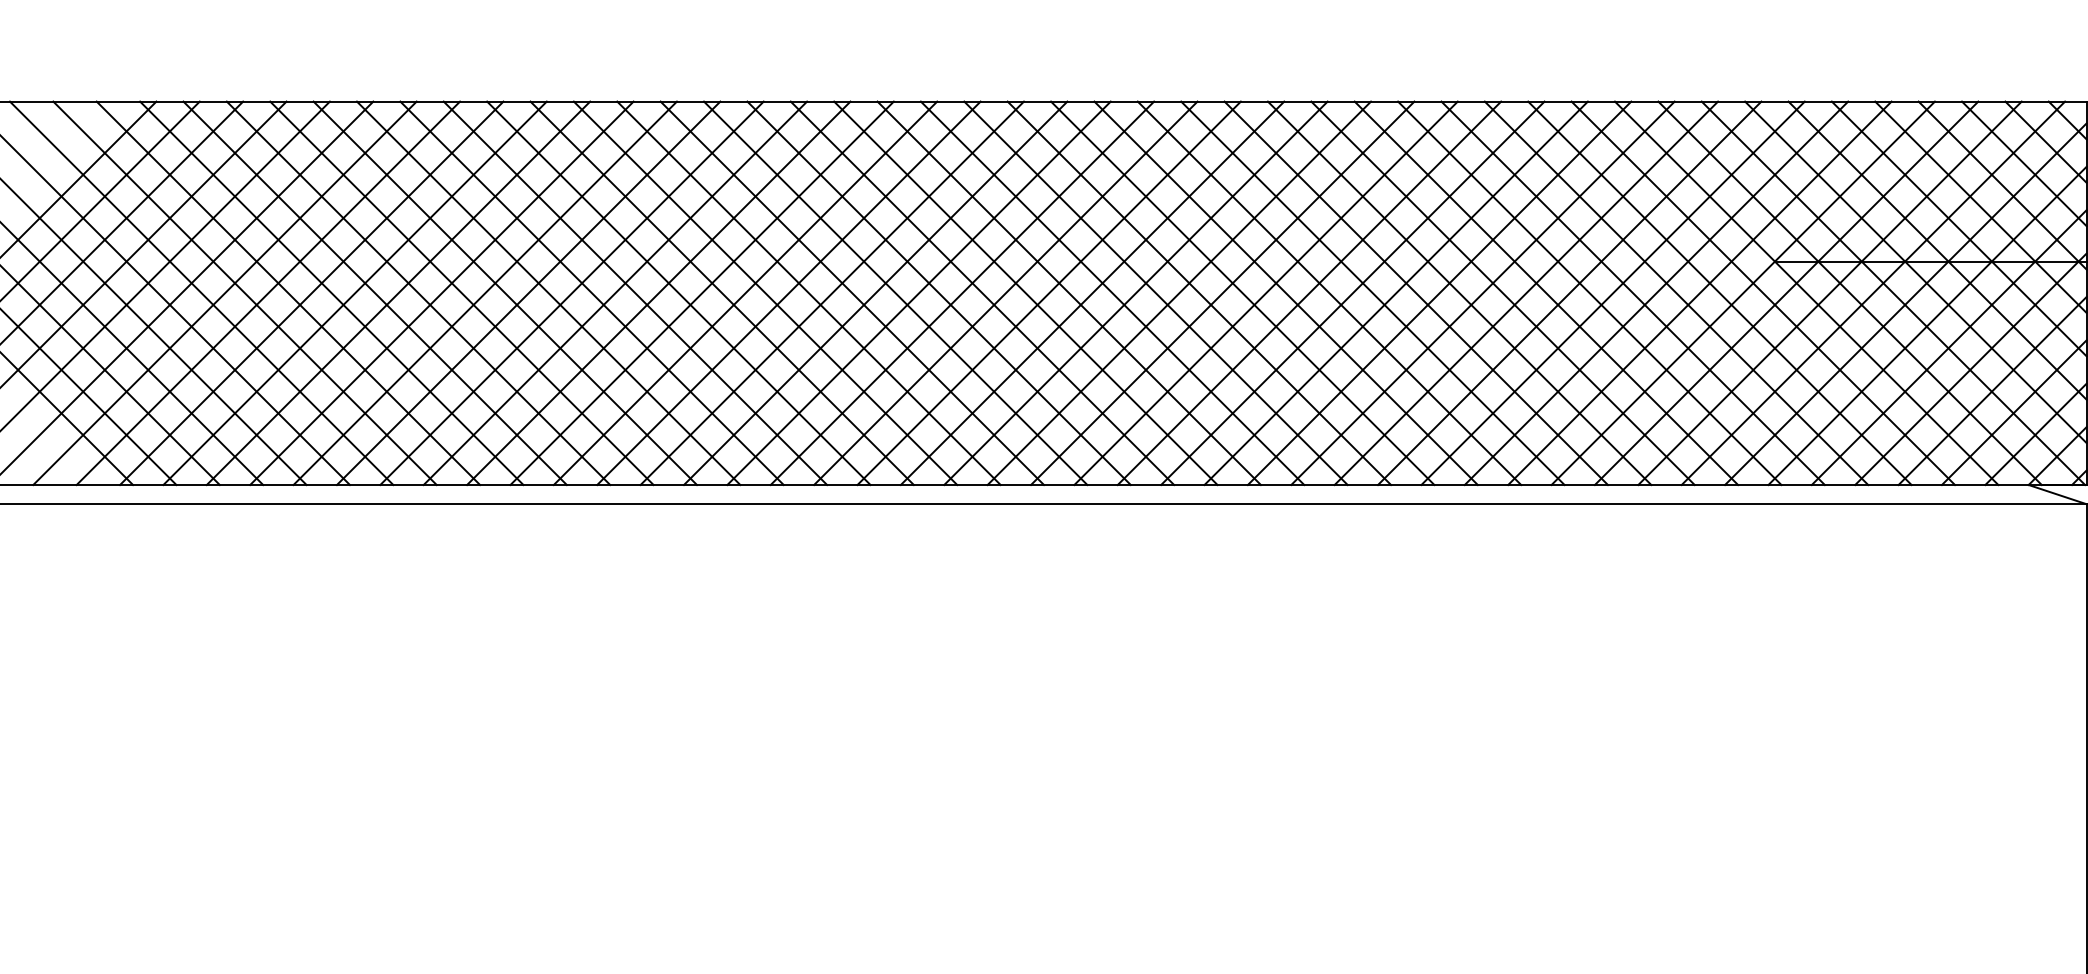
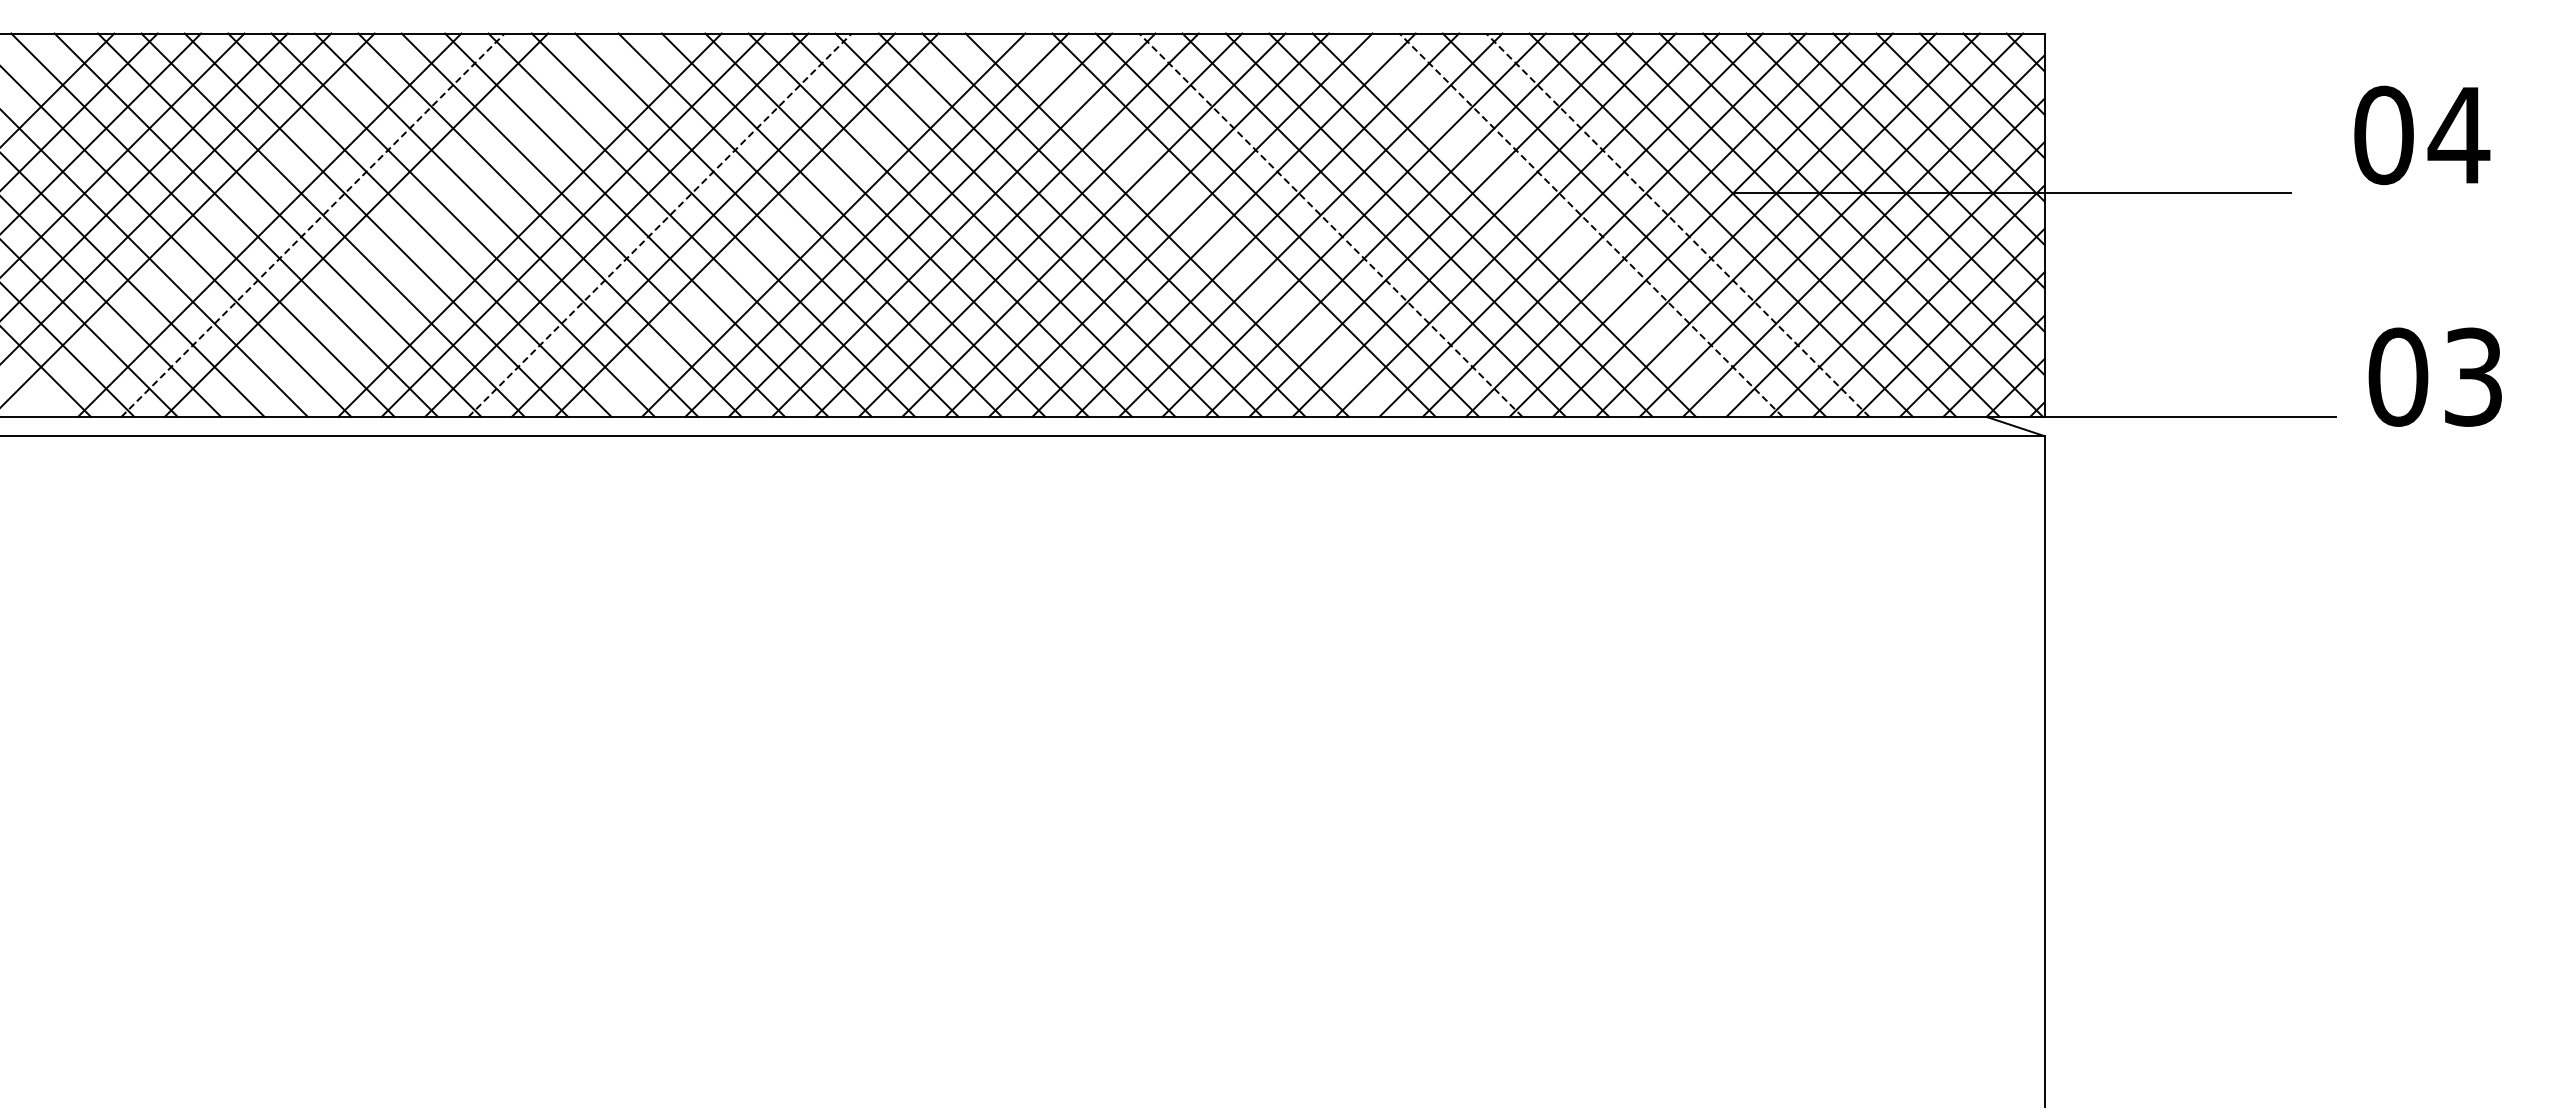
line: (268, 292) -> (226, 224), removed
line: (355, 292) -> (313, 224), solid -> dashed
line: (441, 292) -> (399, 224), removed
line: (484, 292) -> (442, 224), removed
line: (528, 292) -> (486, 224), removed
line: (702, 292) -> (660, 224), solid -> dashed
line: (831, 292) -> (789, 224), removed
line: (1242, 292) -> (1200, 224), removed
line: (1372, 292) -> (1330, 224), solid -> dashed
line: (1589, 292) -> (1547, 224), removed
line: (1632, 292) -> (1590, 224), solid -> dashed
line: (1719, 292) -> (1677, 224), solid -> dashed

